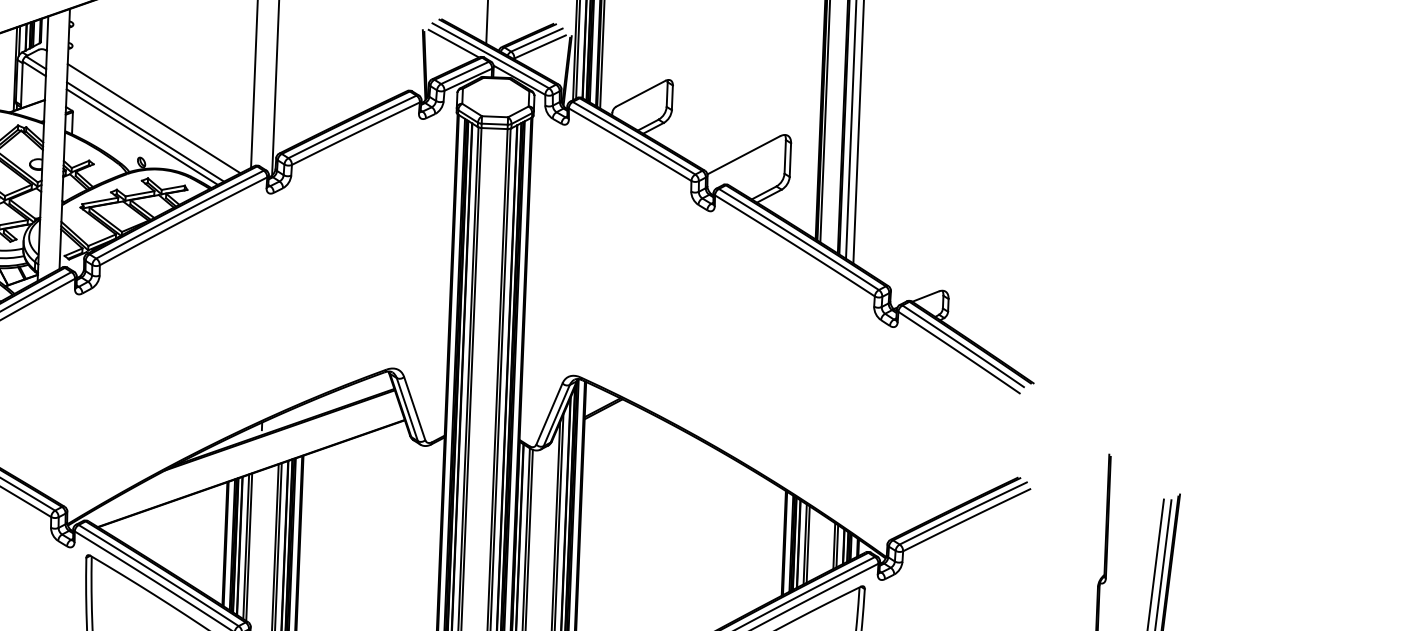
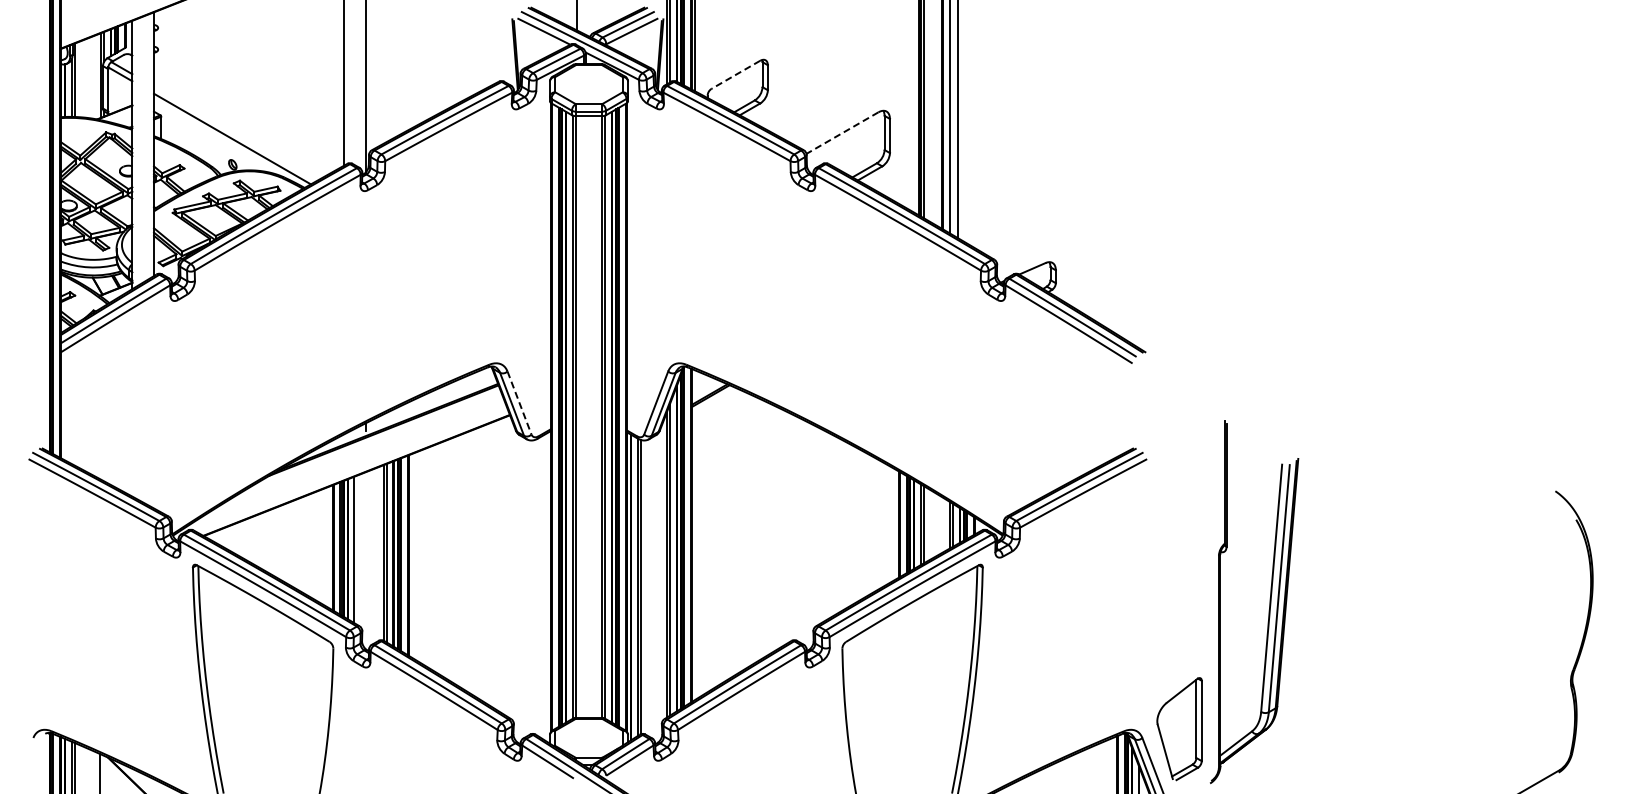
line: (640, 94) -> (735, 75), solid -> dashed
line: (153, 118) -> (243, 119), removed
line: (145, 131) -> (235, 133), removed
line: (743, 155) -> (842, 133), solid -> dashed
line: (414, 409) -> (519, 403), solid -> dashed
line: (249, 547) -> (357, 550), removed

